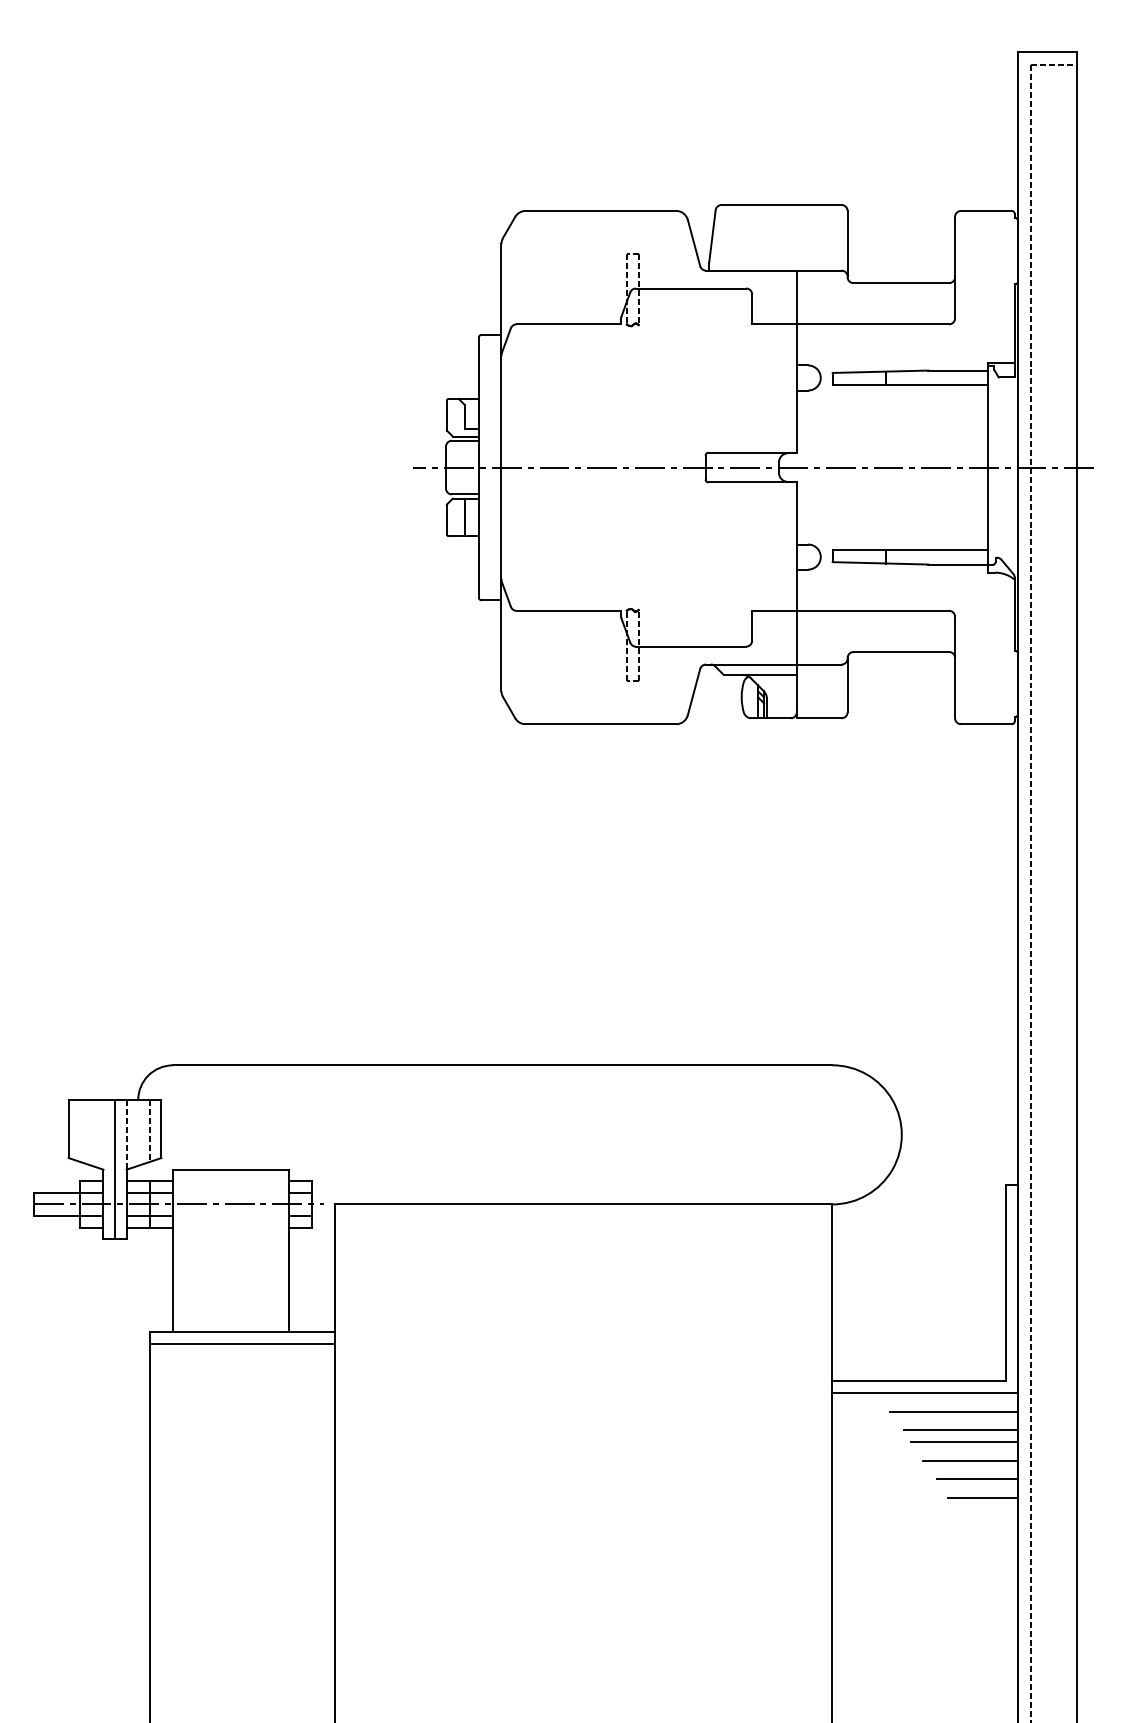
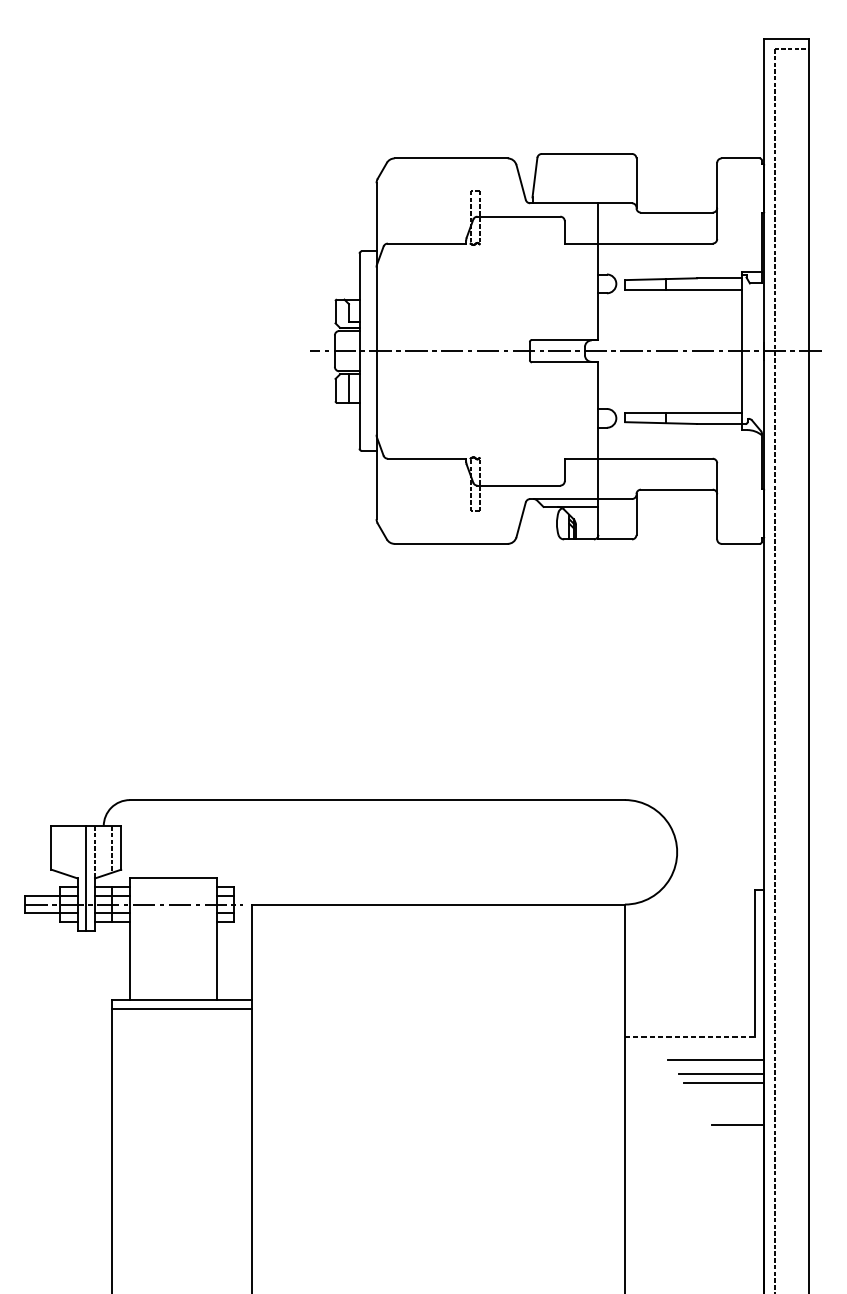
line: (919, 1381) -> (690, 1037), solid -> dashed
line: (924, 1393) -> (694, 1046), removed
line: (969, 1460) -> (728, 1096), removed
line: (976, 1479) -> (733, 1111), removed

